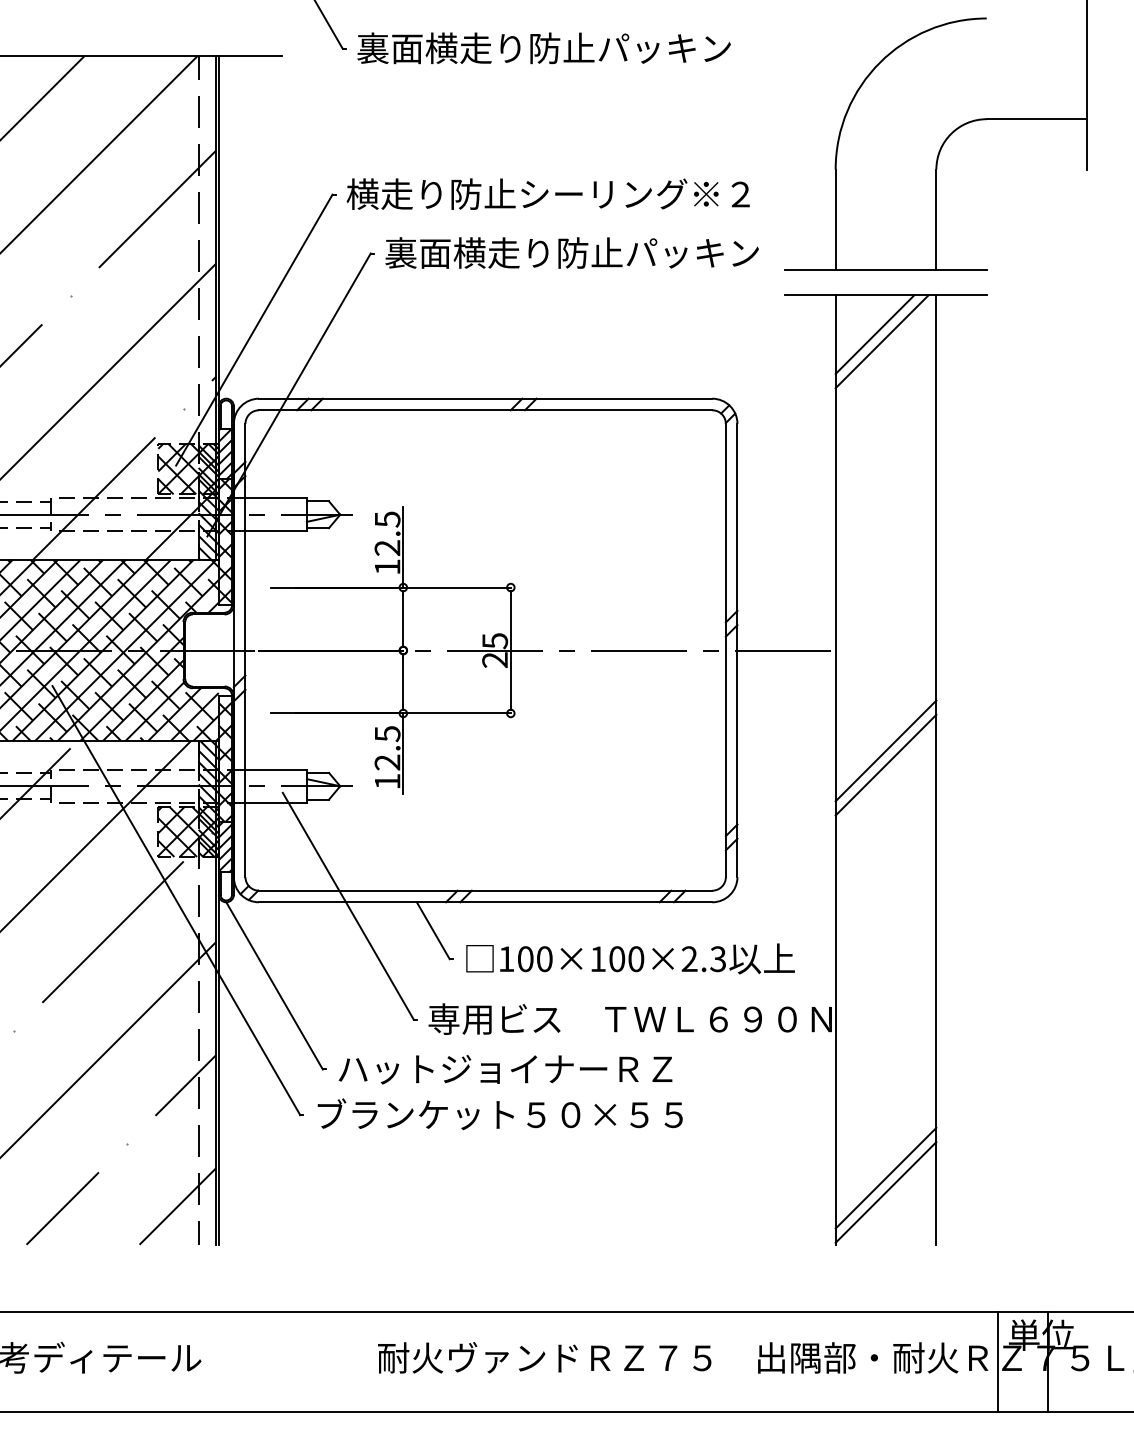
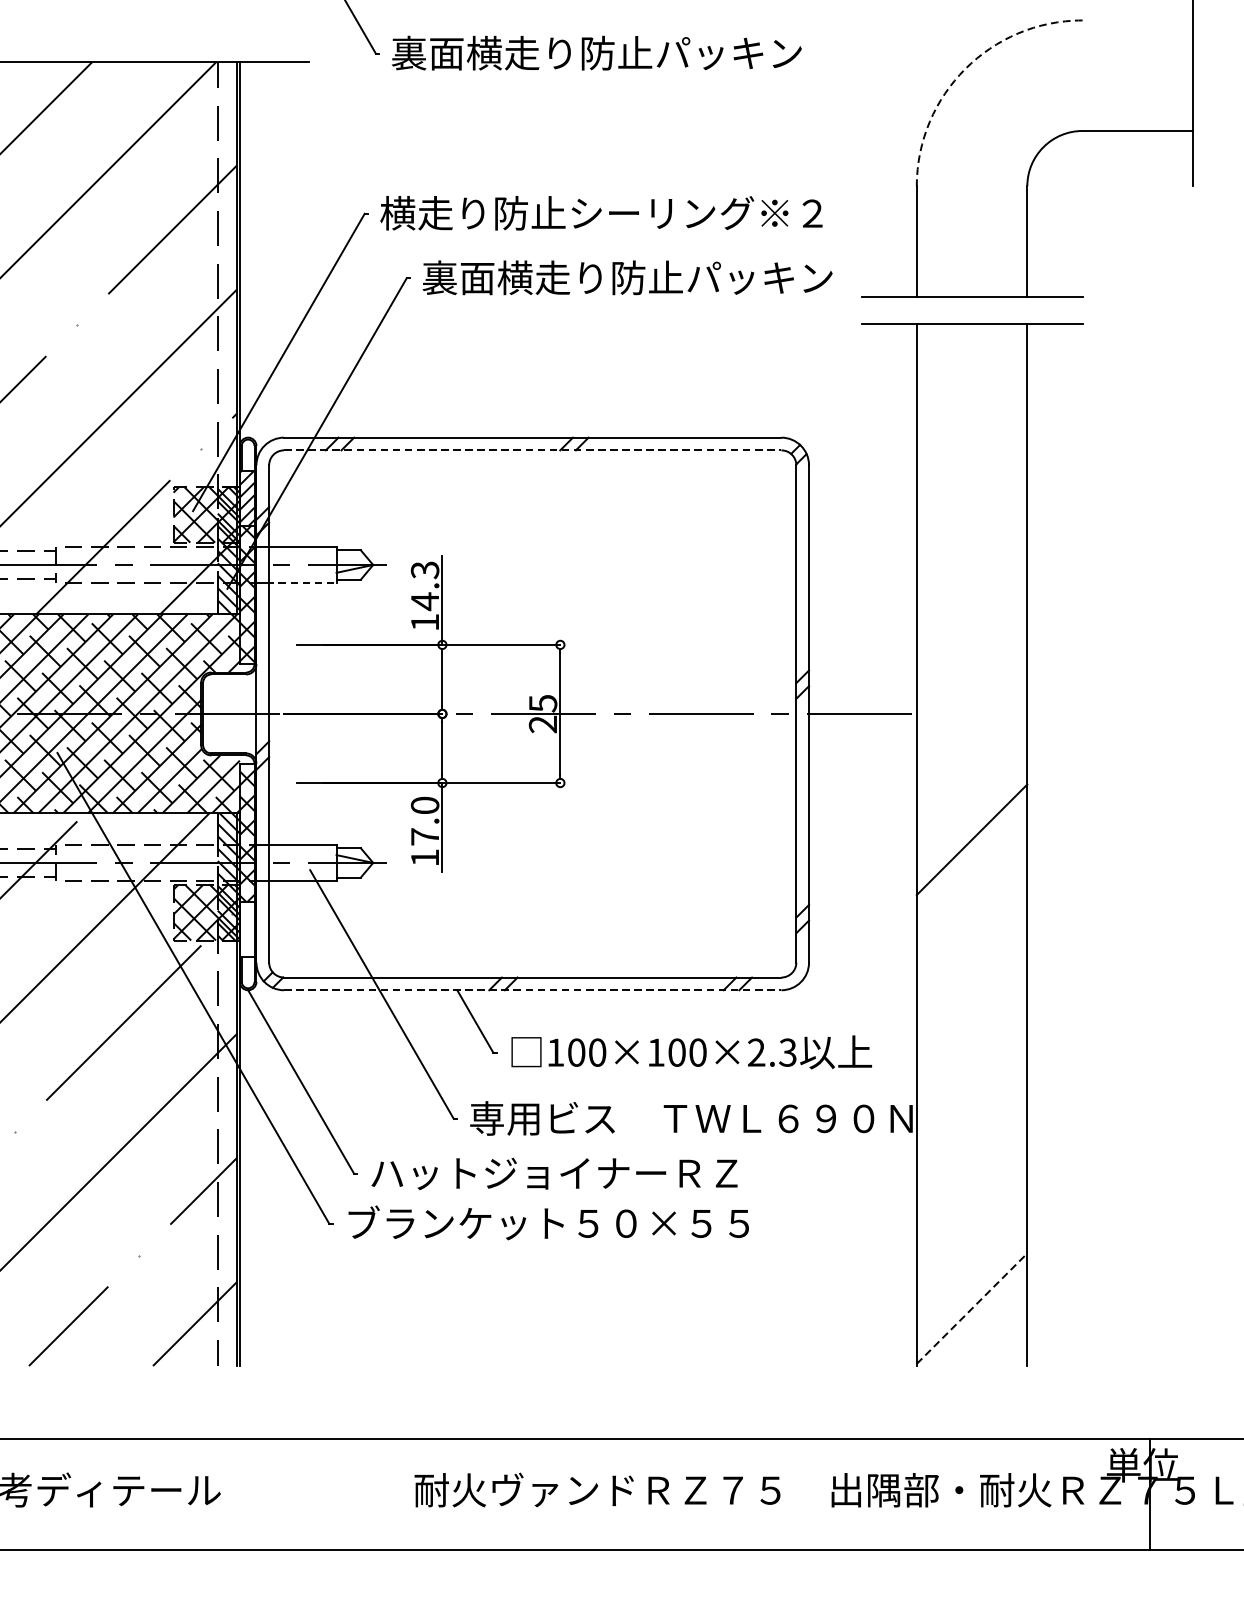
arc: (879, 62) -> (964, 68), solid -> dashed
line: (874, 334) -> (959, 367), removed
line: (881, 341) -> (967, 374), removed
line: (485, 410) -> (532, 450), solid -> dashed
line: (274, 531) -> (301, 583), solid -> dashed
text: (387, 533) -> (425, 585), 12.5 -> 14.3
text: (387, 748) -> (425, 821), 12.5 -> 17.0
line: (885, 750) -> (971, 823), removed
hatch: (225, 846) -> (247, 929), removed
line: (485, 902) -> (532, 990), solid -> dashed
line: (885, 1177) -> (971, 1292), removed
line: (886, 1192) -> (972, 1308), solid -> dashed
line: (997, 1361) -> (1094, 1494), removed

